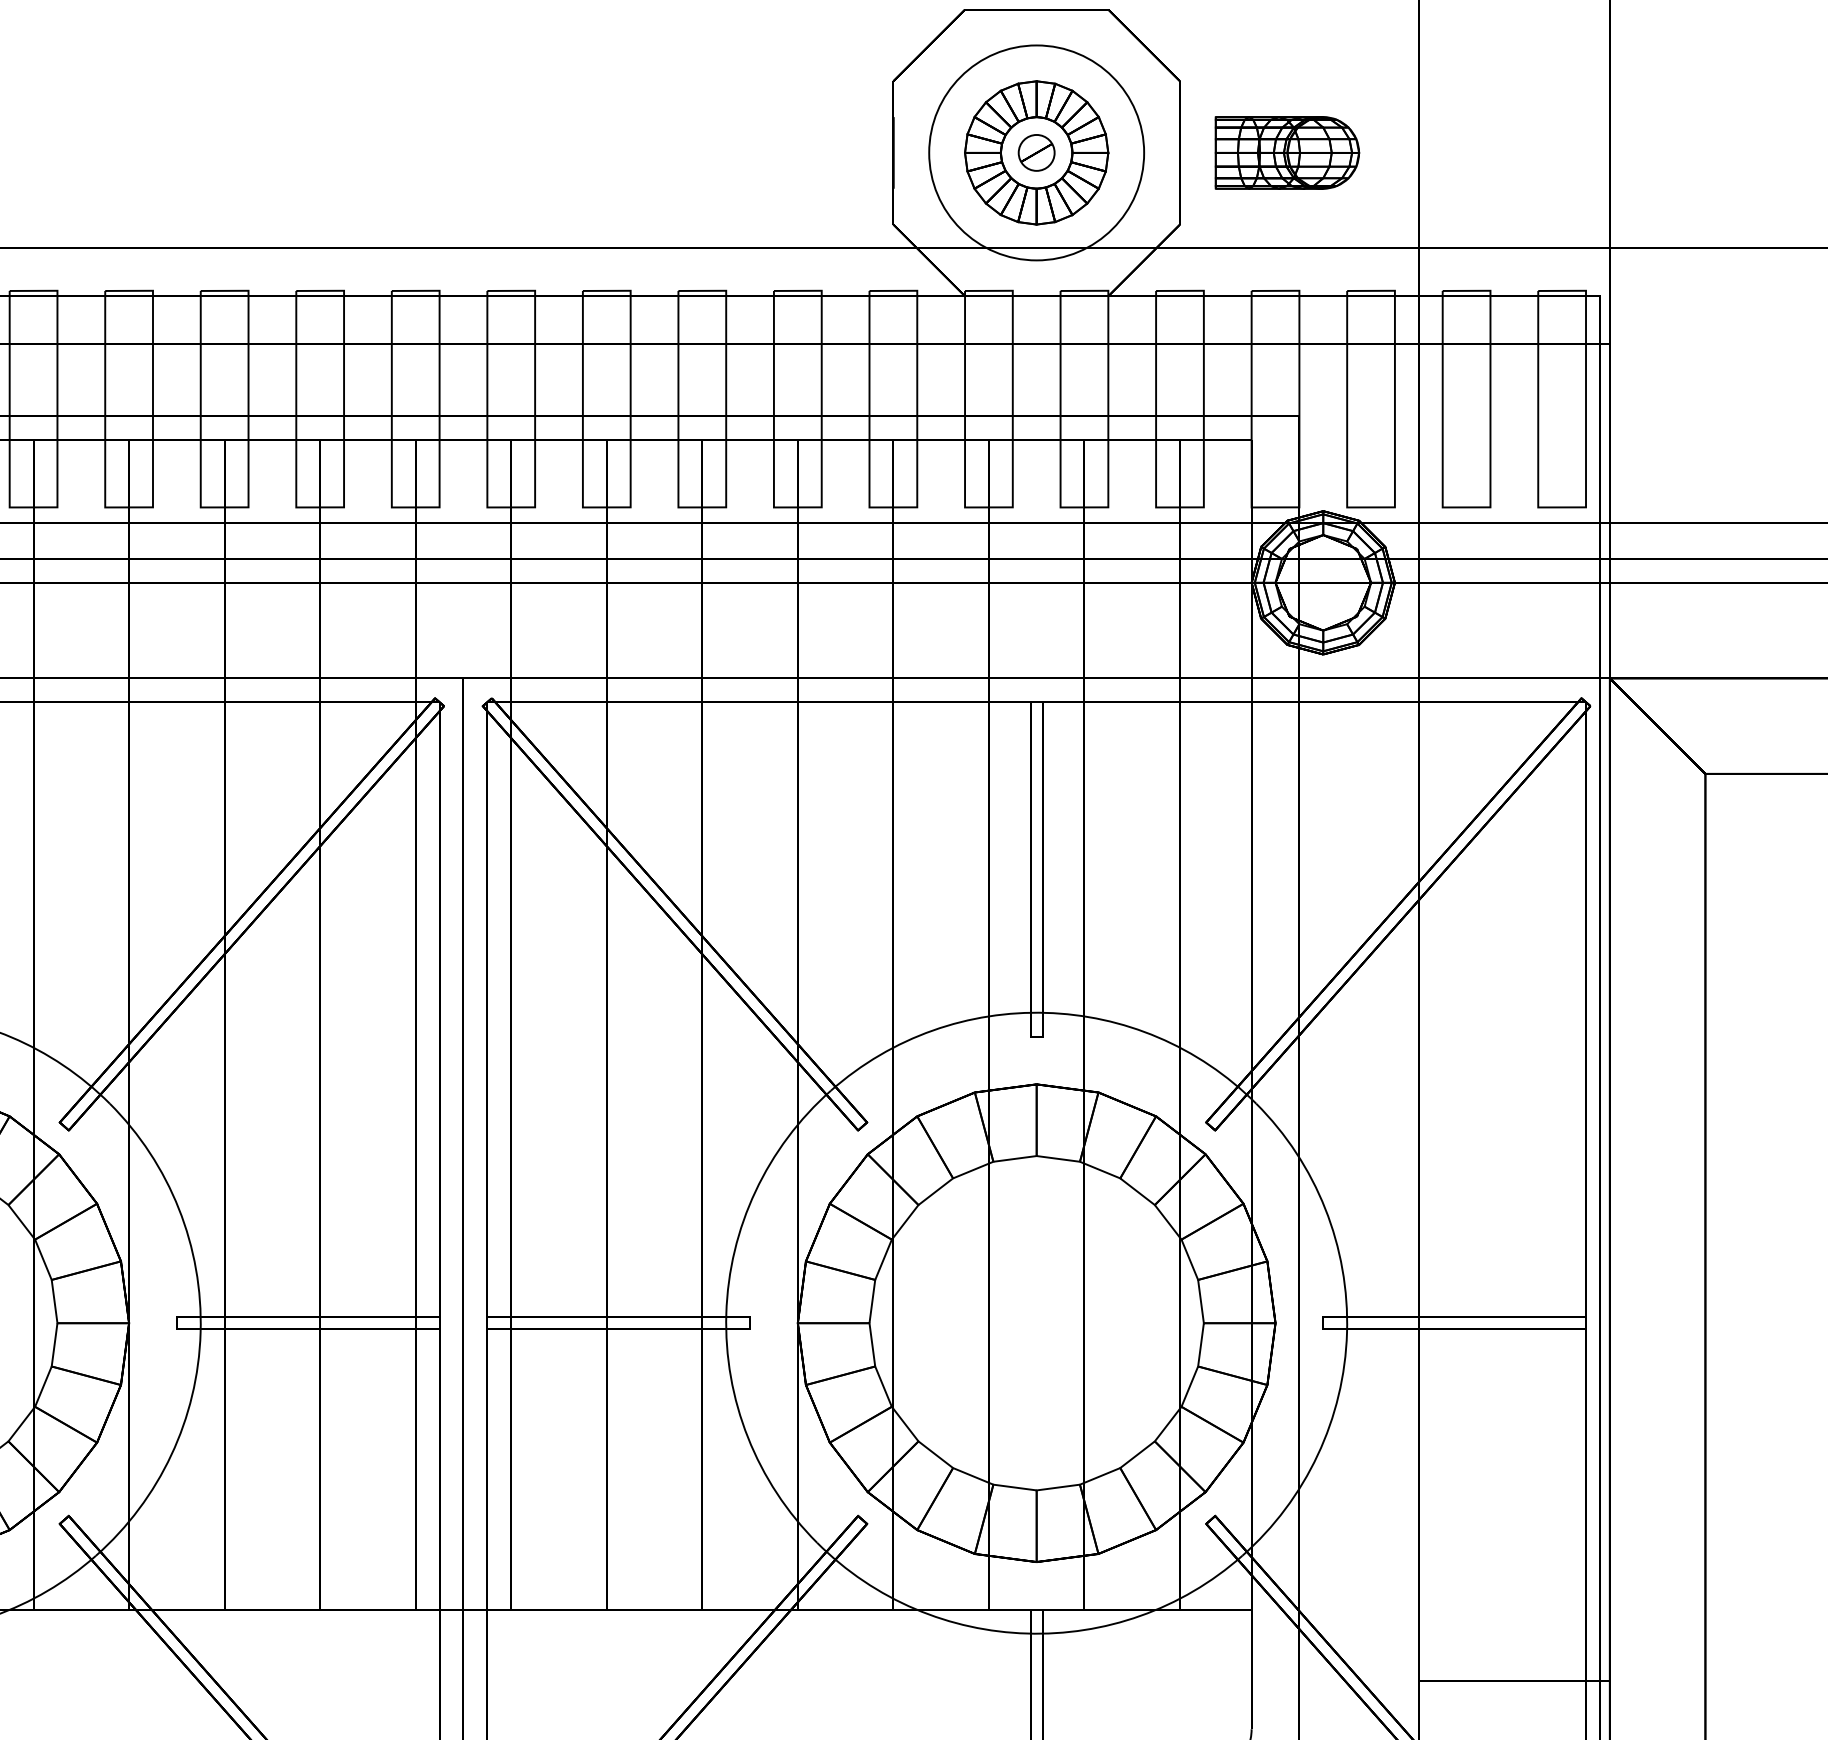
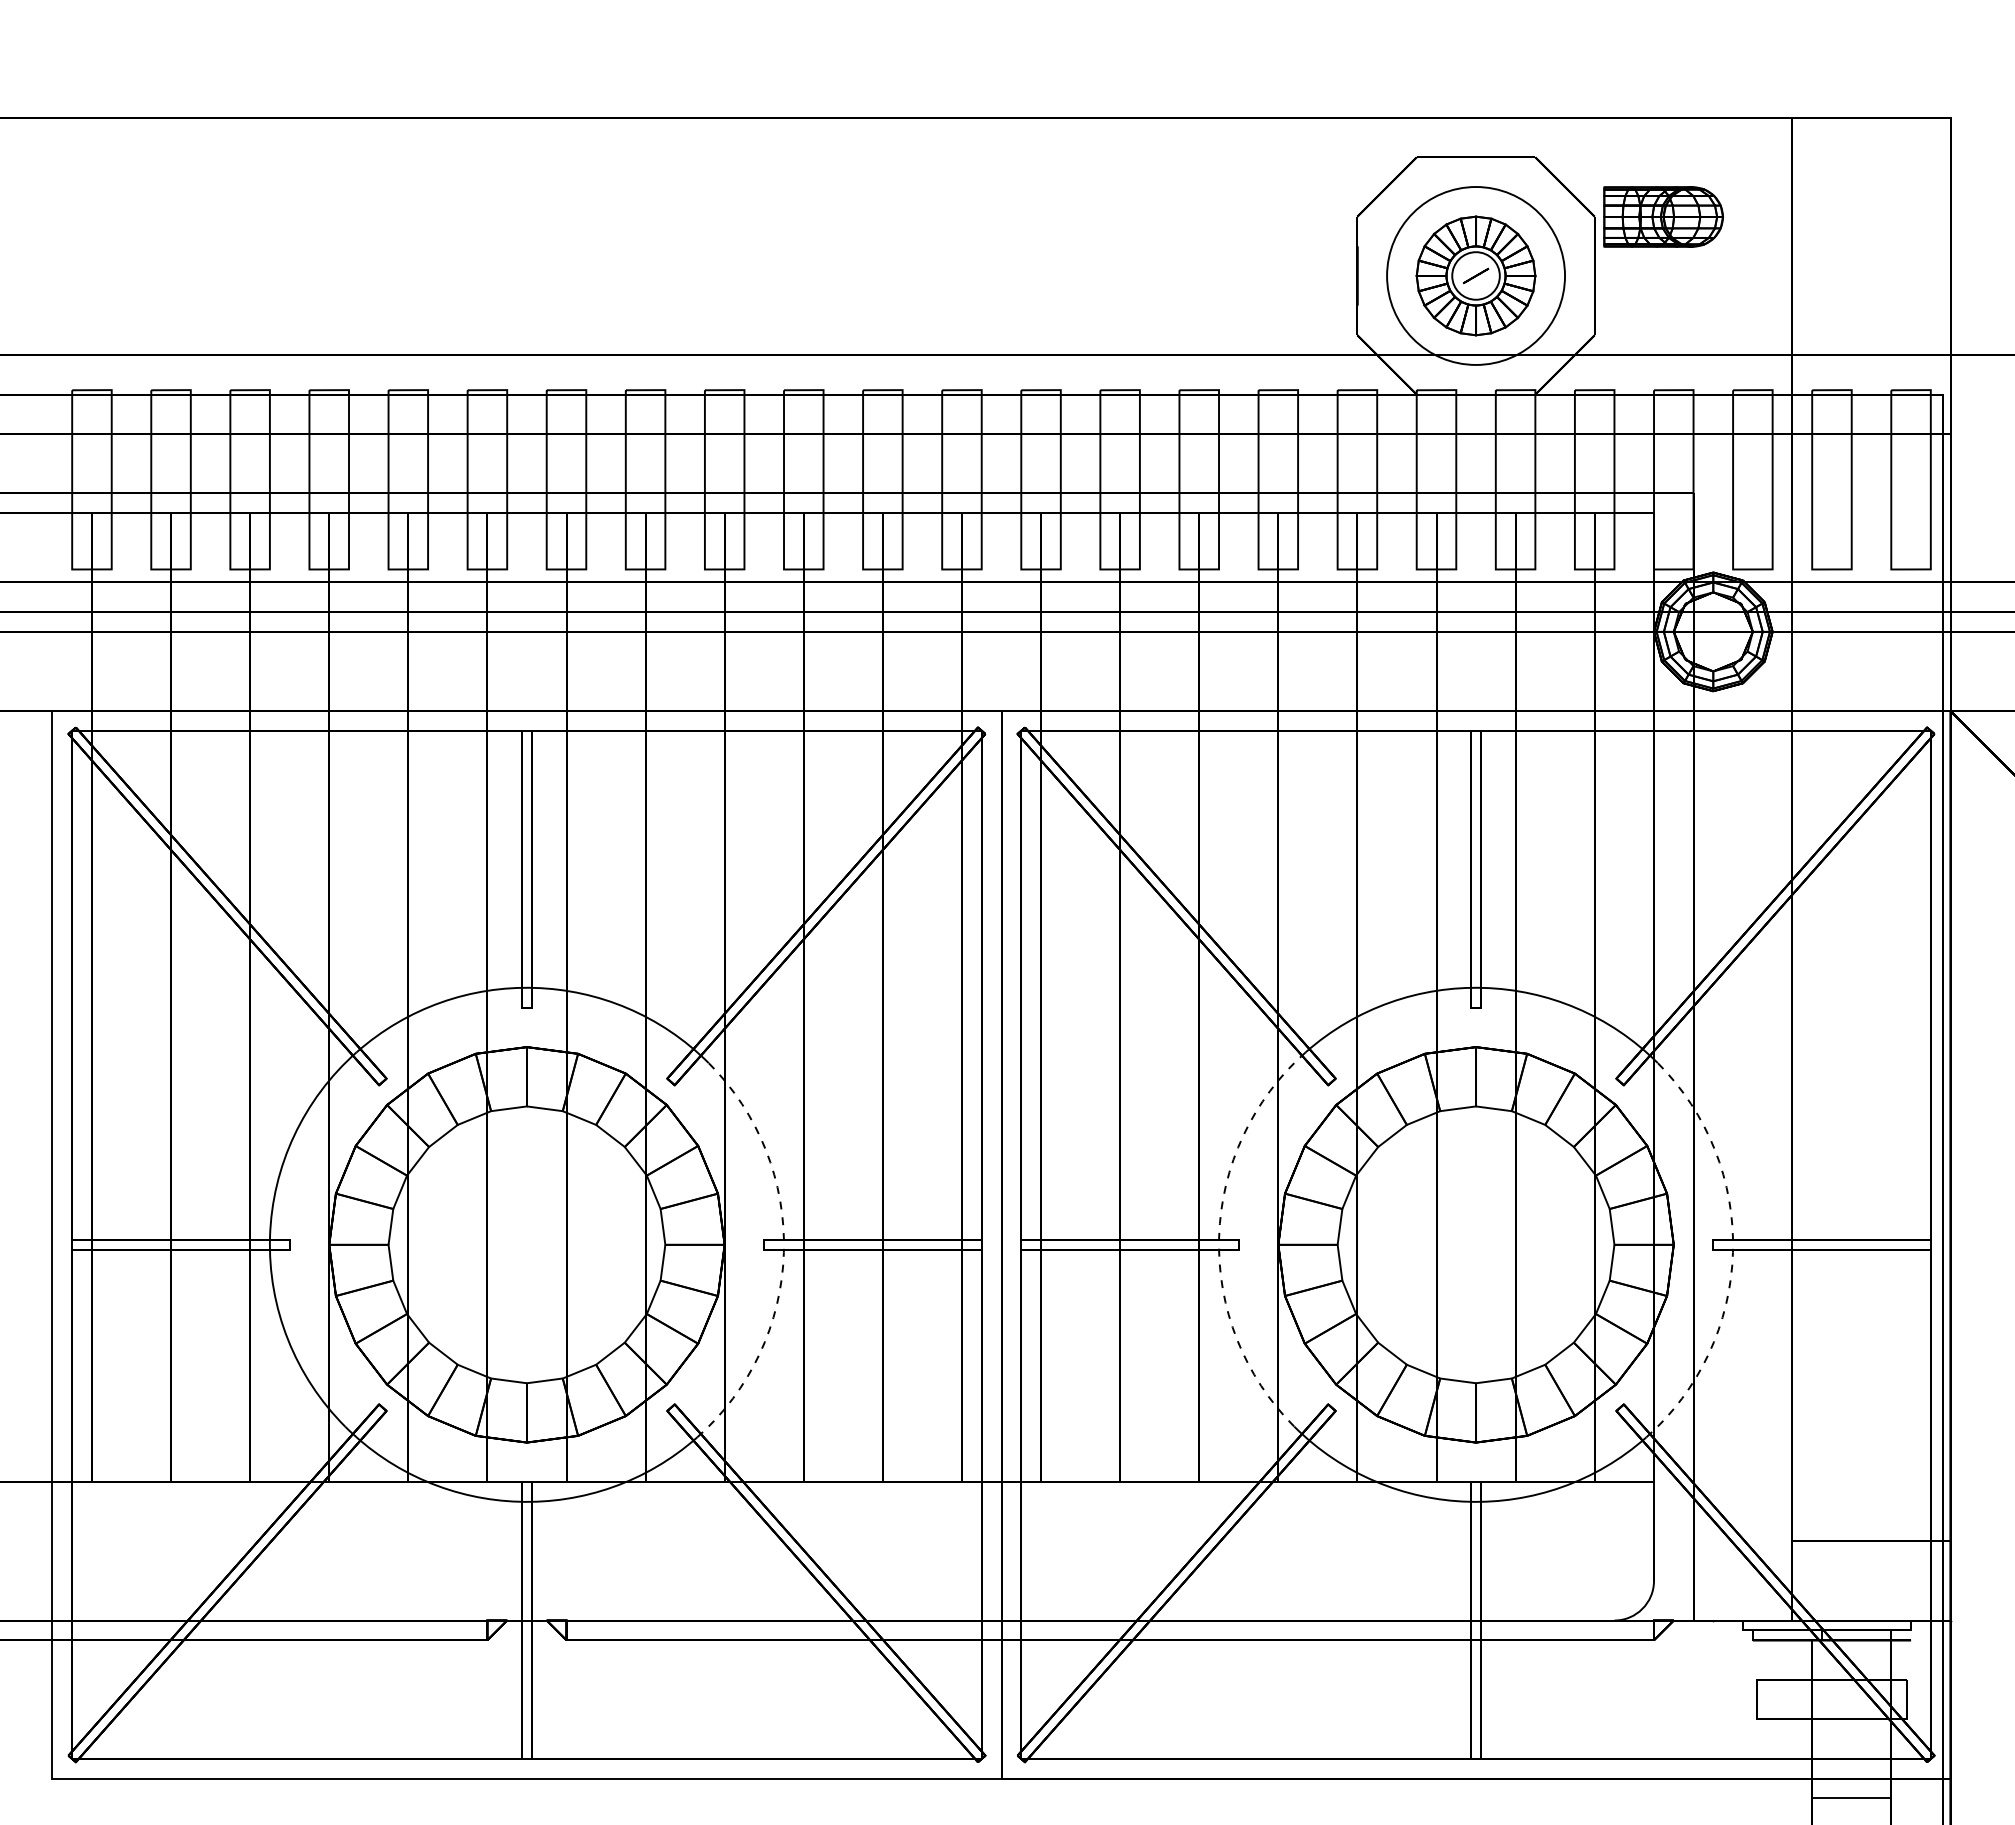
circle: (1036, 152) -> (1475, 275), size x1.6
part: (1287, 152) -> (1663, 216), moved
arc: (726, 1313) -> (1219, 1236), solid -> dashed
arc: (200, 1332) -> (783, 1252), solid -> dashed
arc: (1346, 1332) -> (1732, 1252), solid -> dashed

